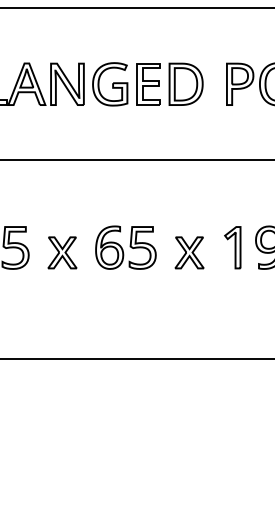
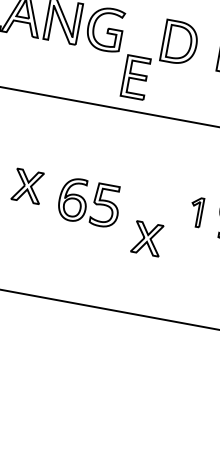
part: (148, 84) -> (135, 77), moved
part: (125, 247) -> (89, 202), moved
part: (232, 247) -> (196, 211), size x0.7
part: (189, 252) -> (147, 238), moved

